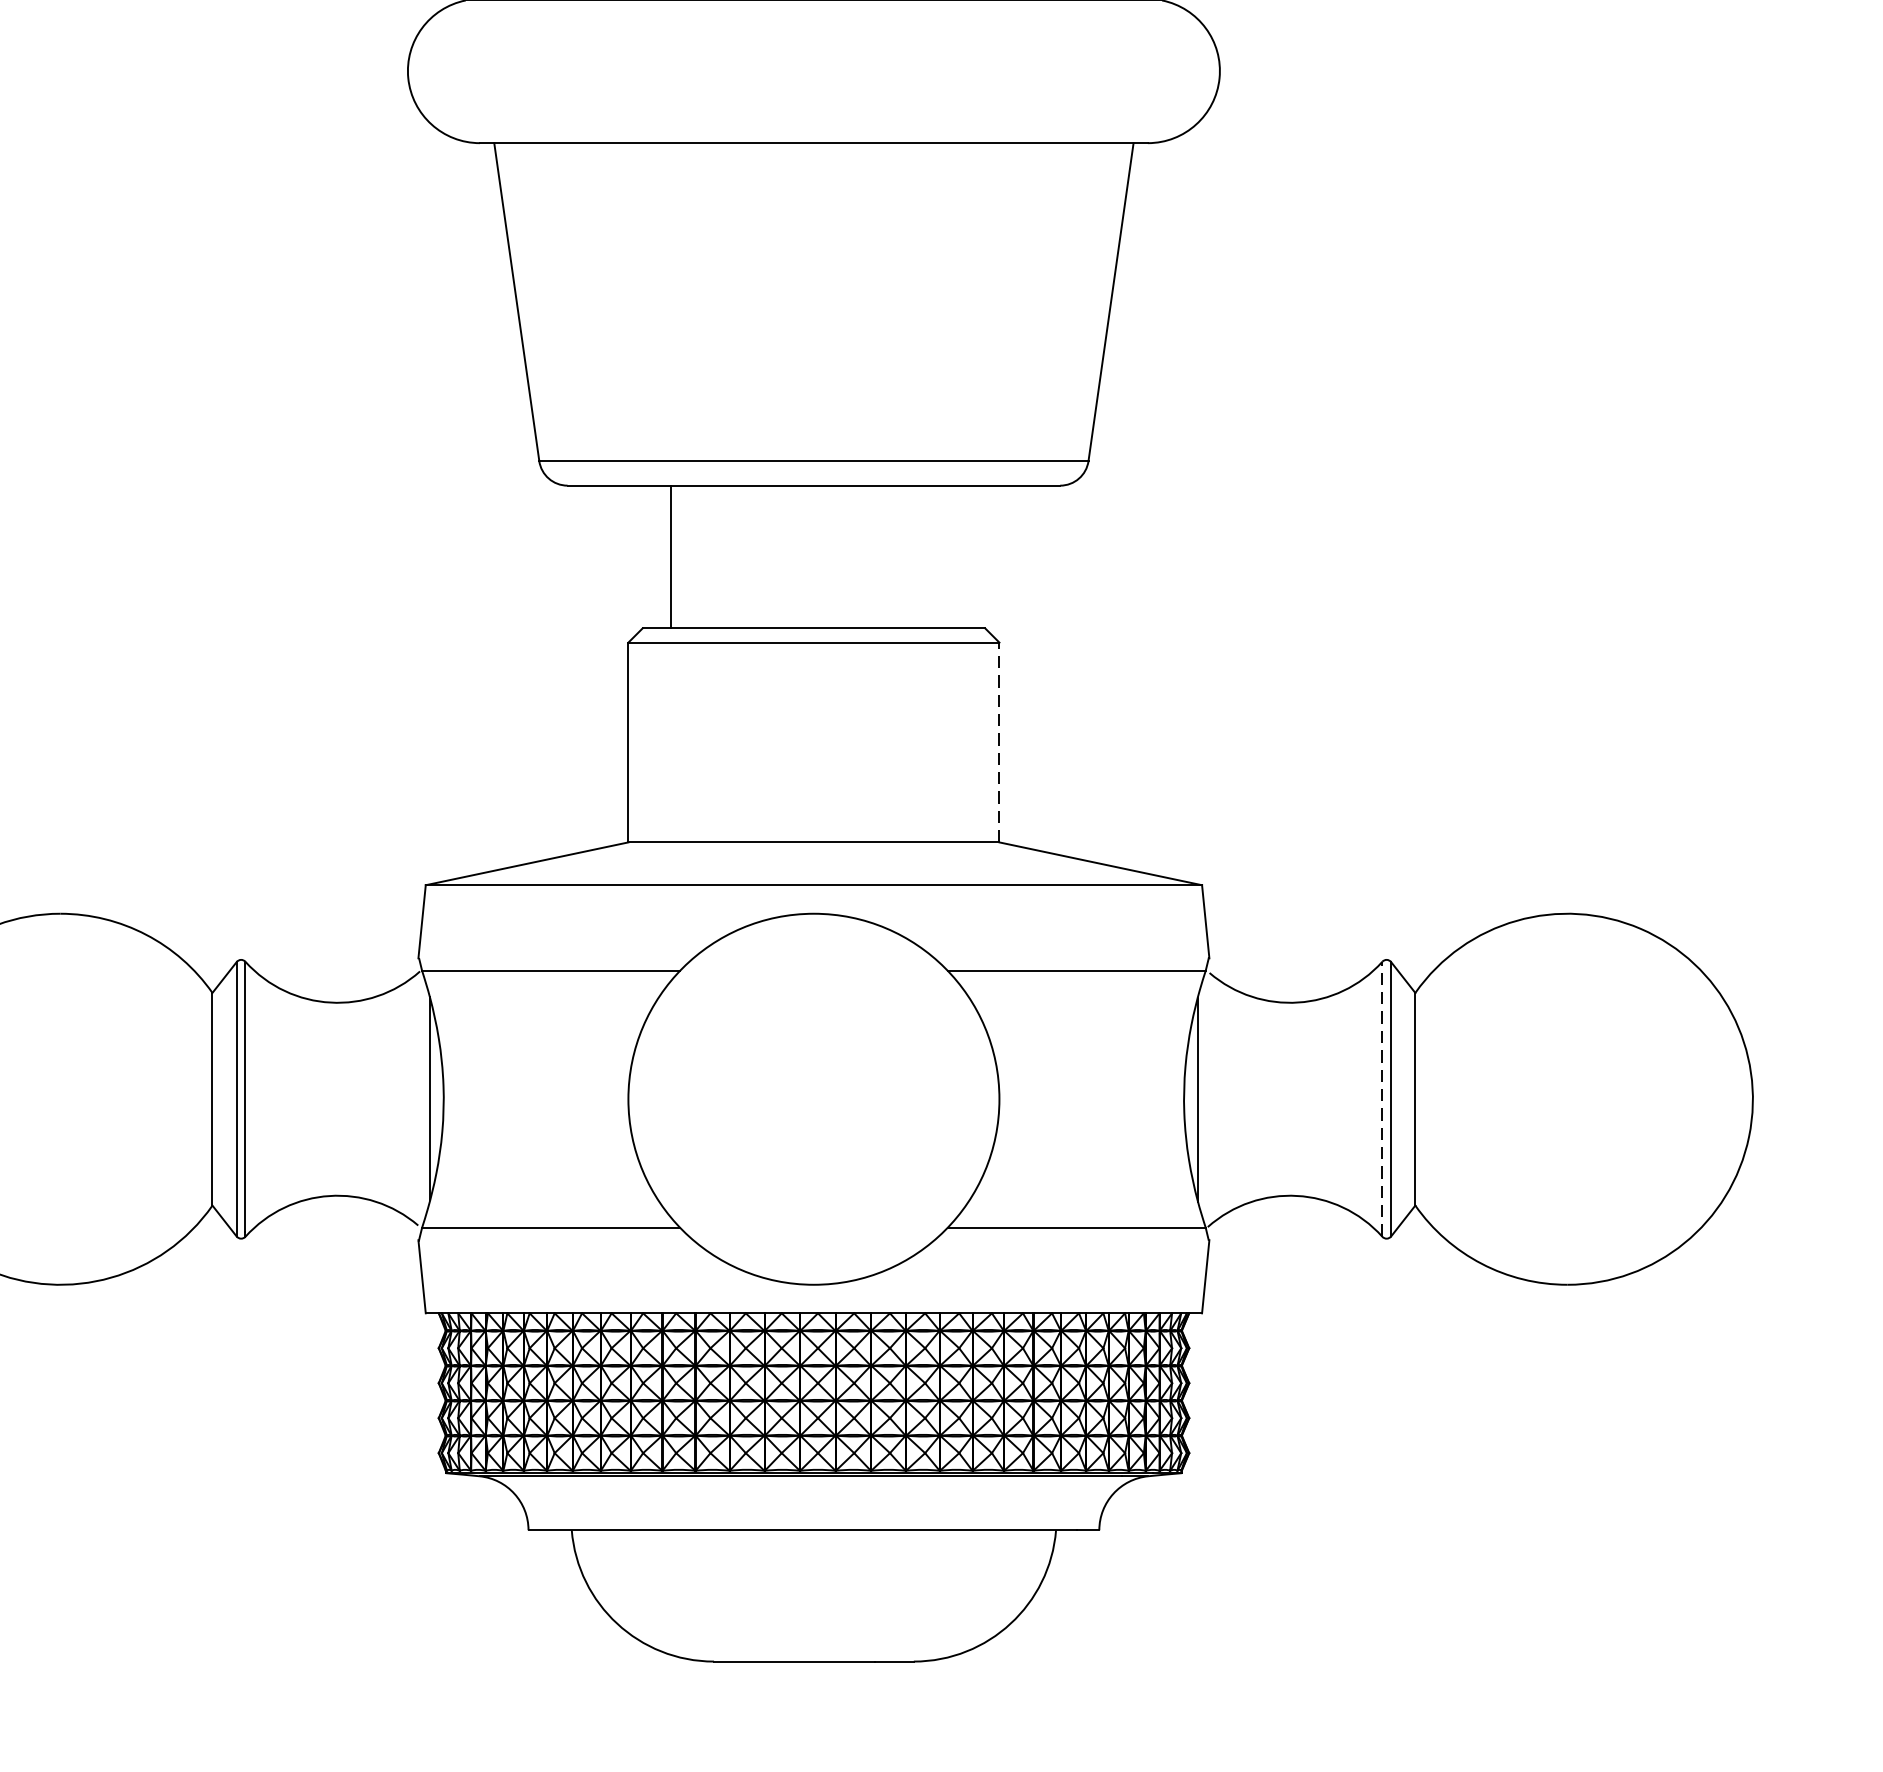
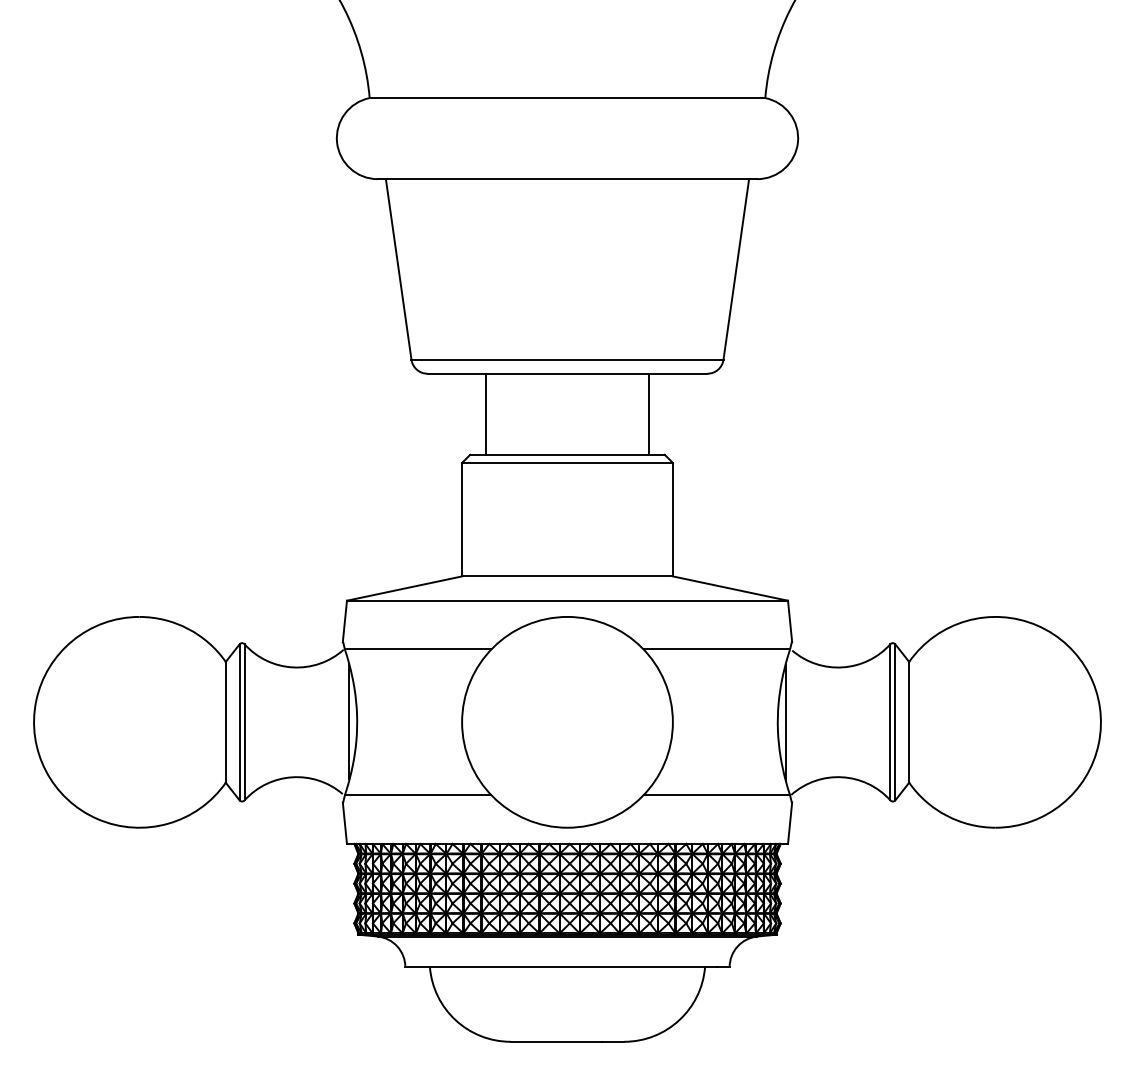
line: (956, 555) -> (648, 413), added
line: (998, 742) -> (672, 519), dashed -> solid
line: (1382, 1097) -> (890, 721), dashed -> solid

